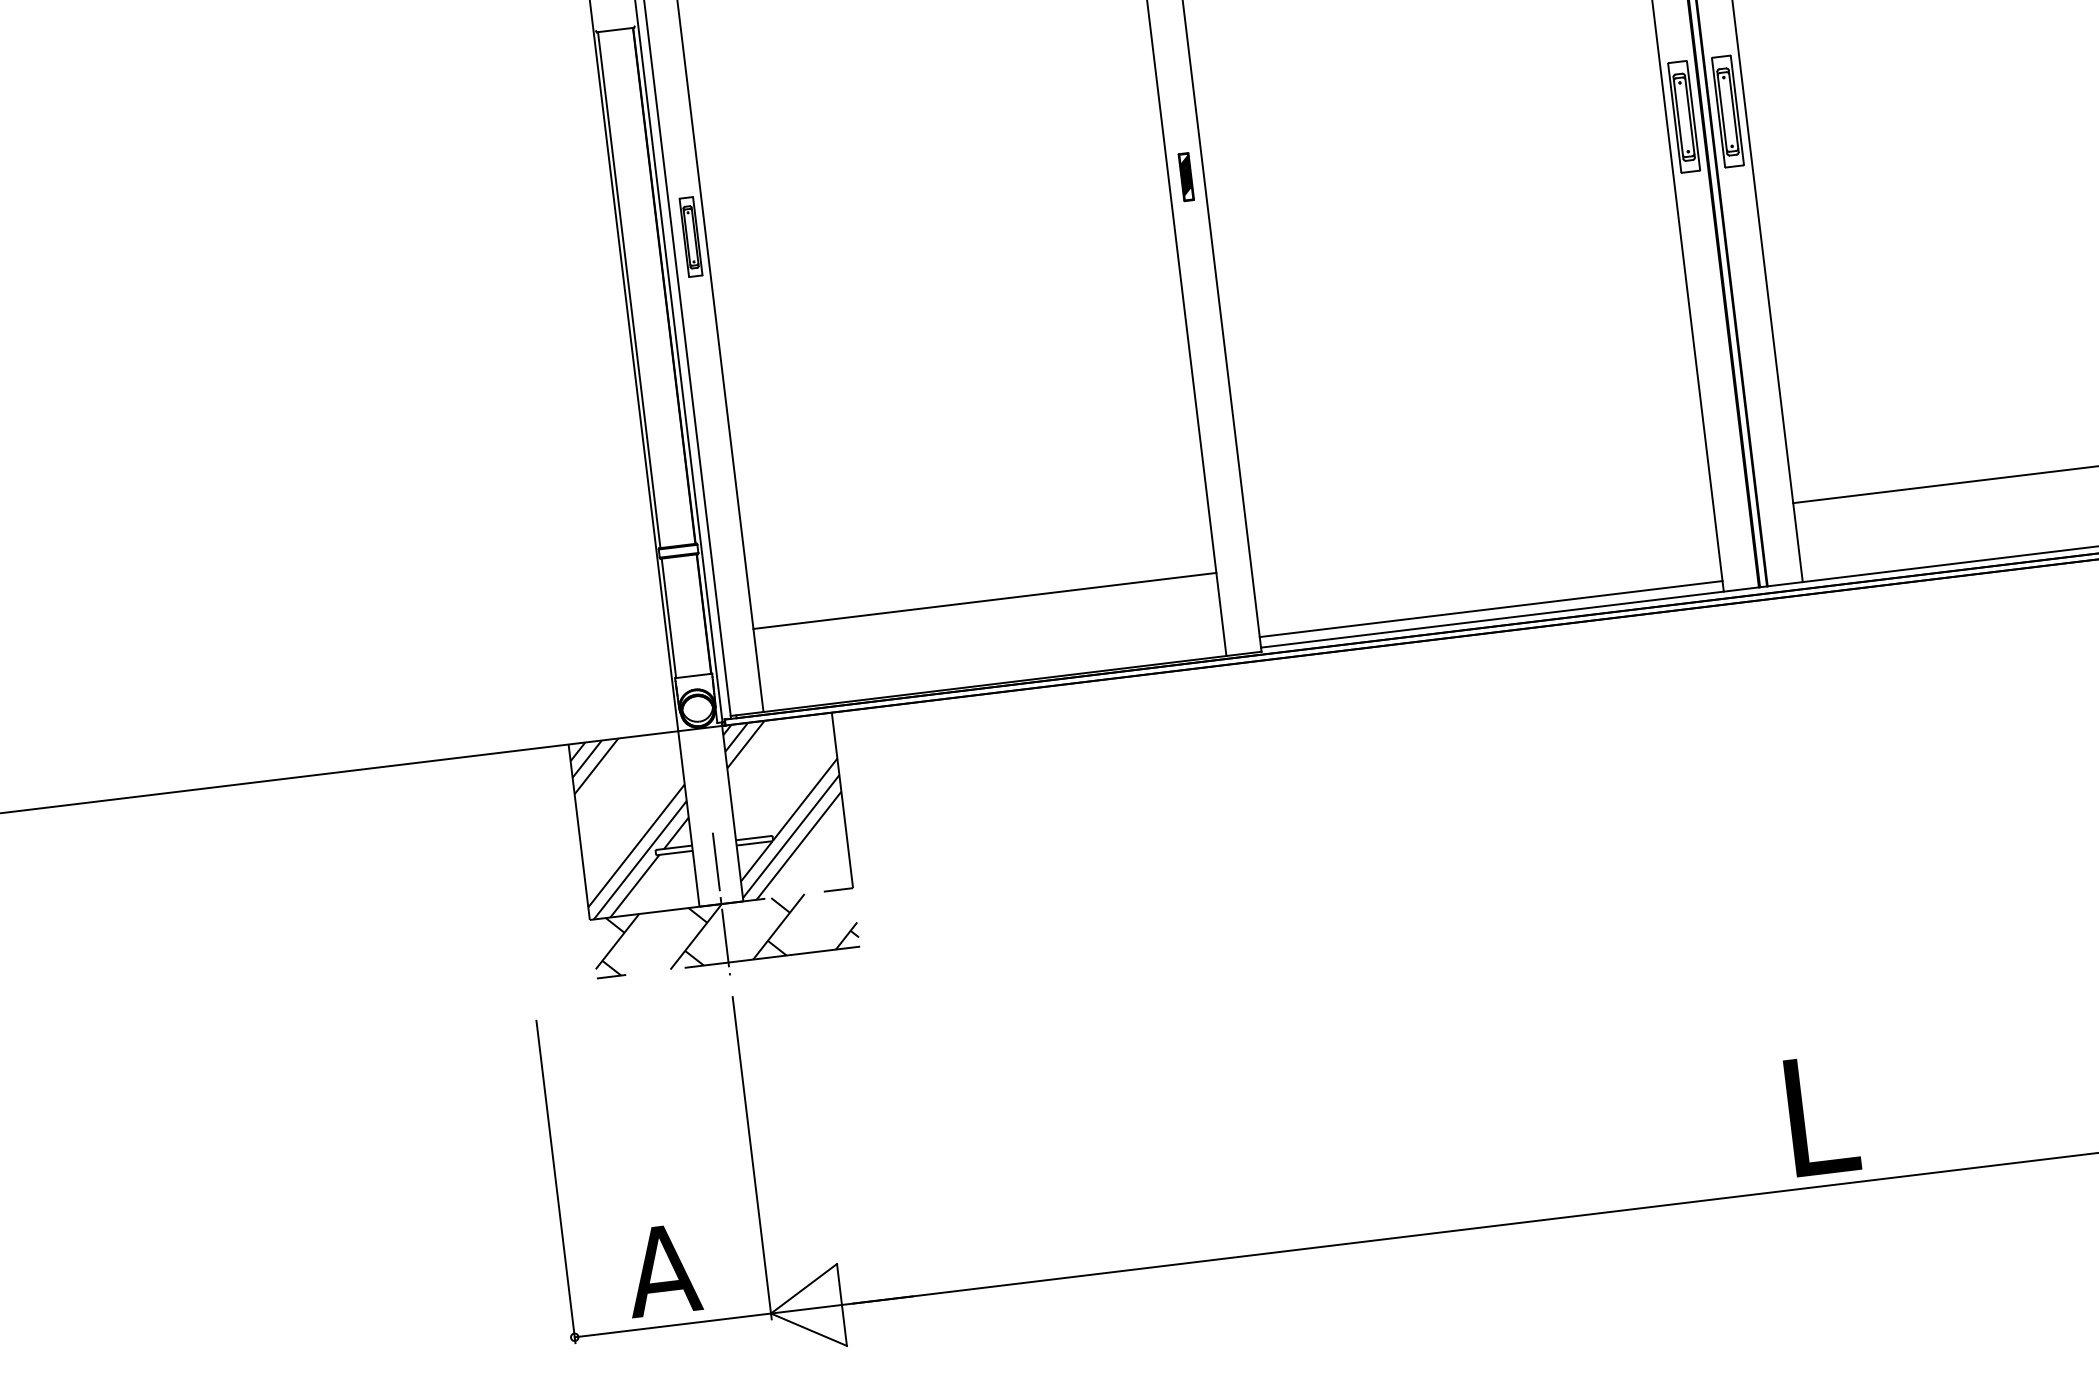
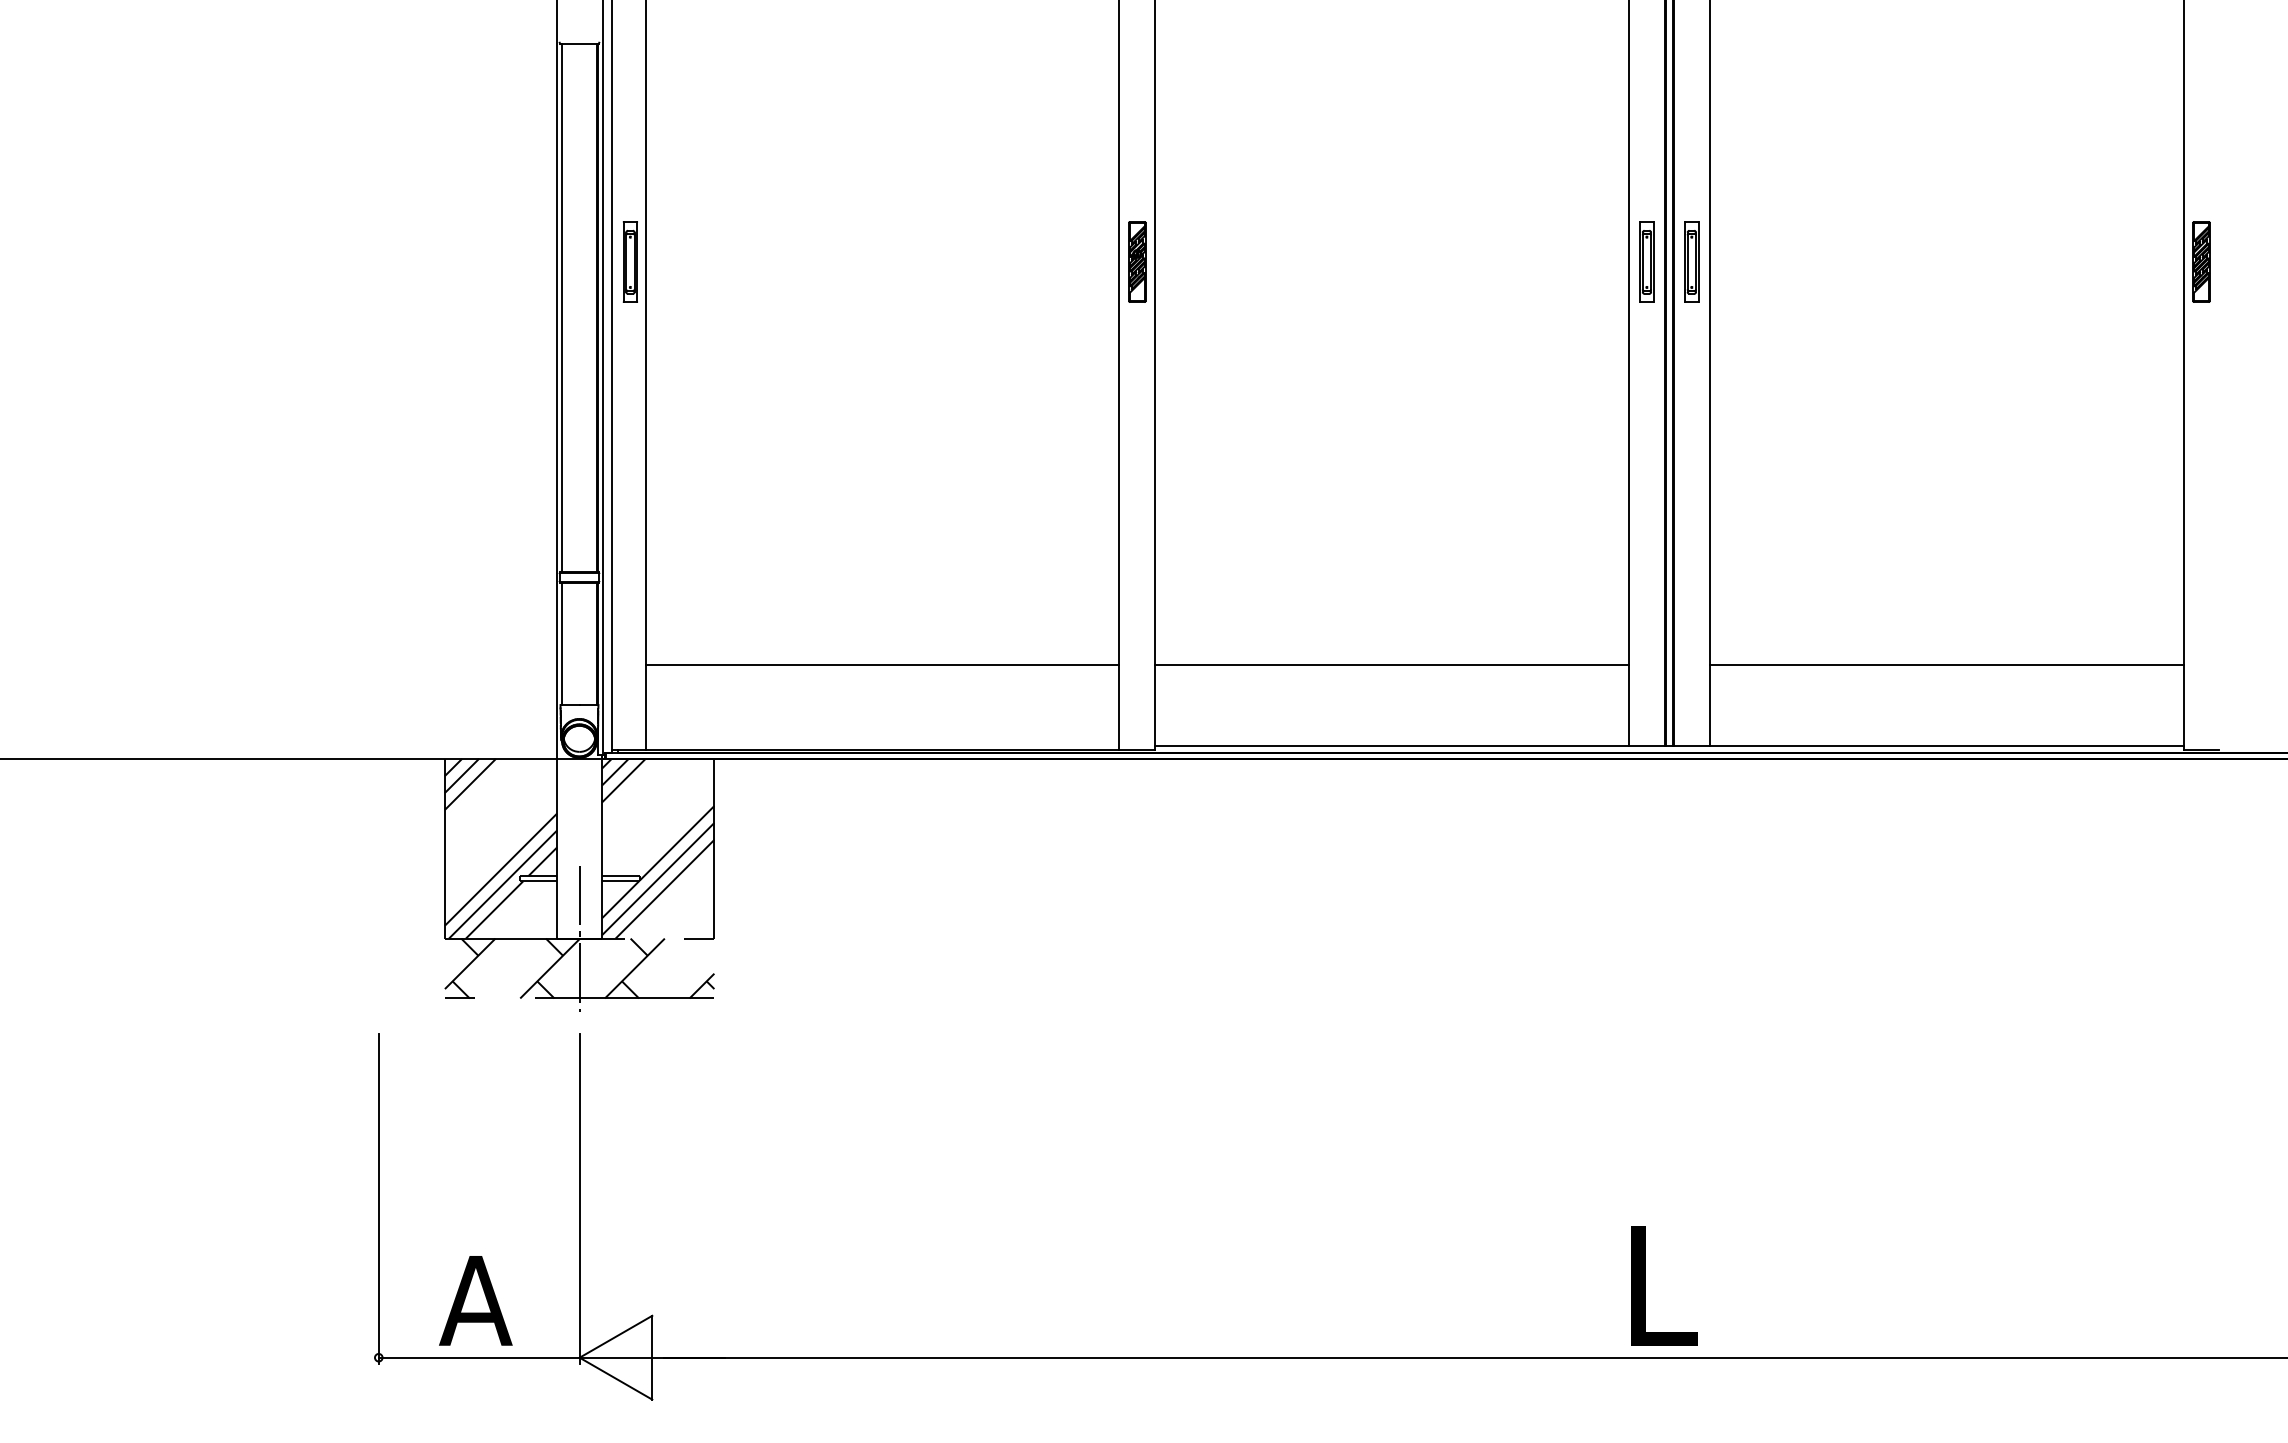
part: (1727, 111) -> (1691, 261), size x0.71
part: (1683, 116) -> (1646, 261), size x0.71
part: (1186, 176) -> (1137, 261), size x1.67
line: (1491, 608) -> (1392, 664), moved

